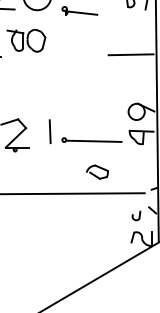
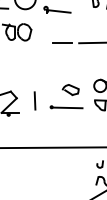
line: (85, 55) -> (61, 43), added
part: (91, 139) -> (66, 106), size x0.71
part: (97, 171) -> (70, 89), moved

